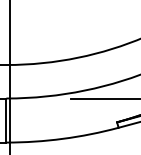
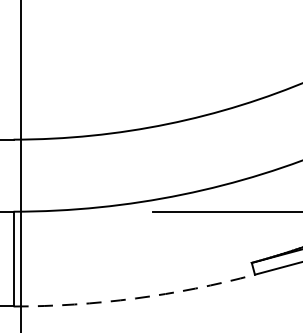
arc: (62, 138) -> (134, 297), solid -> dashed

